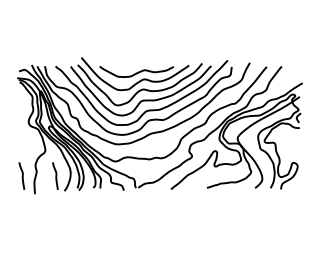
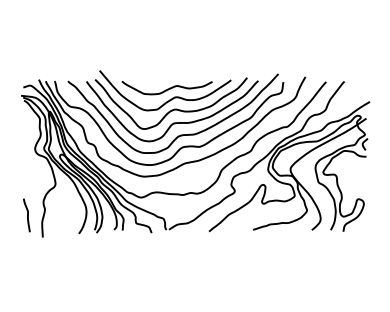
curve: (55, 176) -> (68, 215), removed

